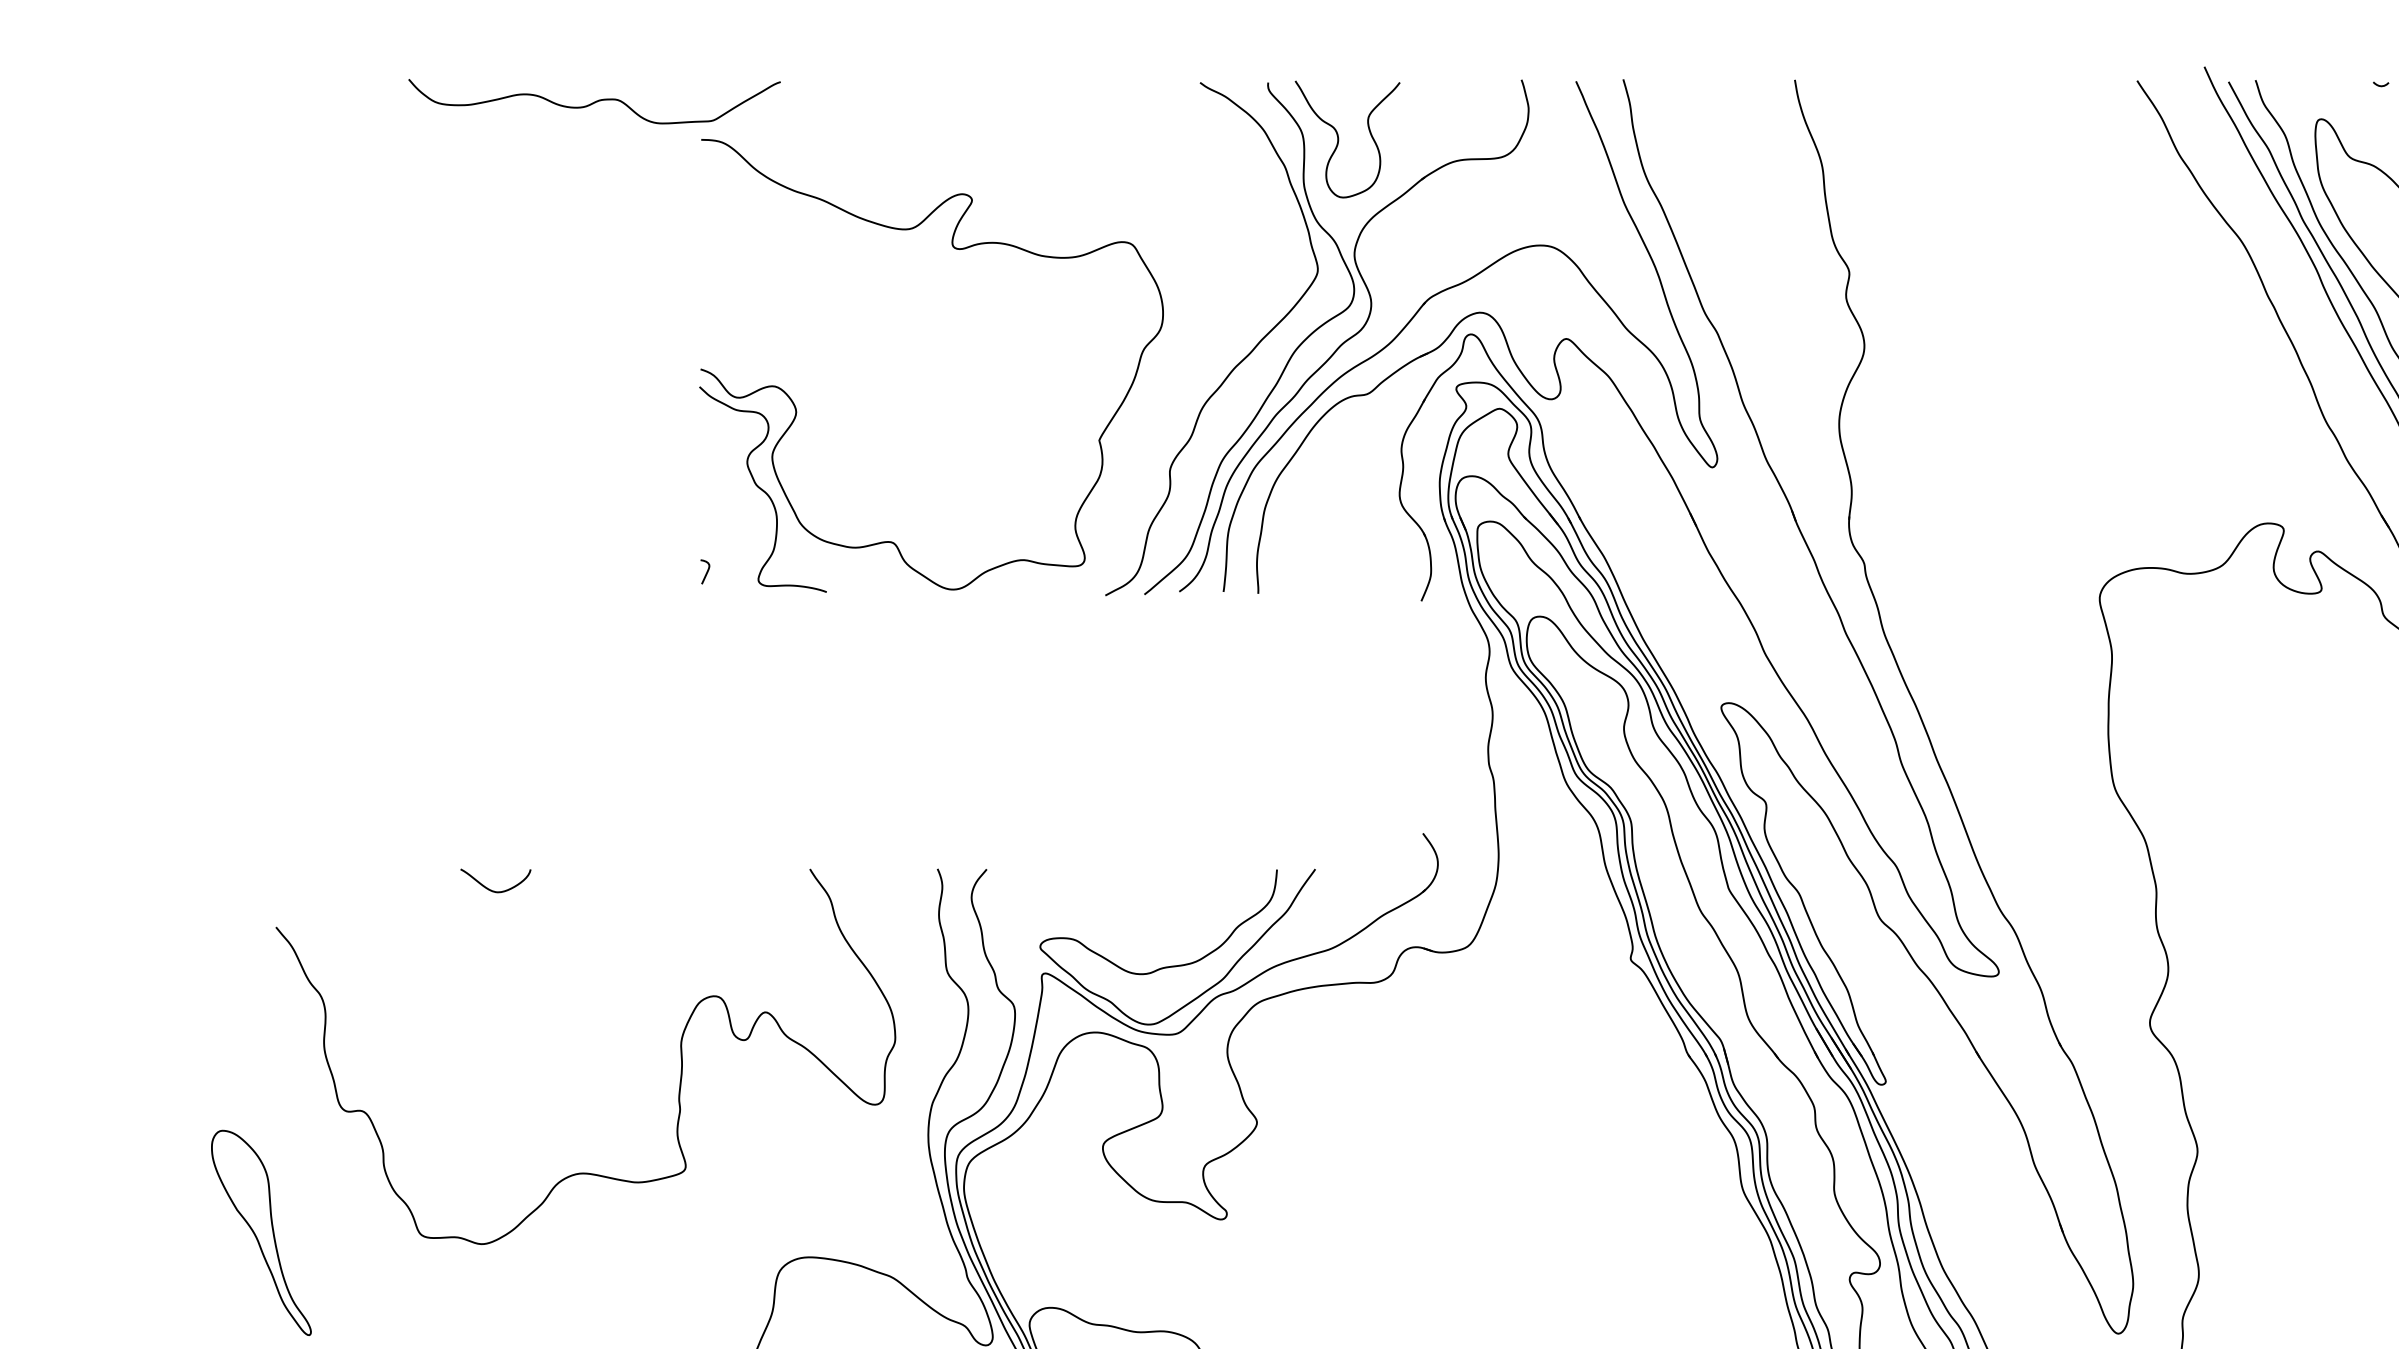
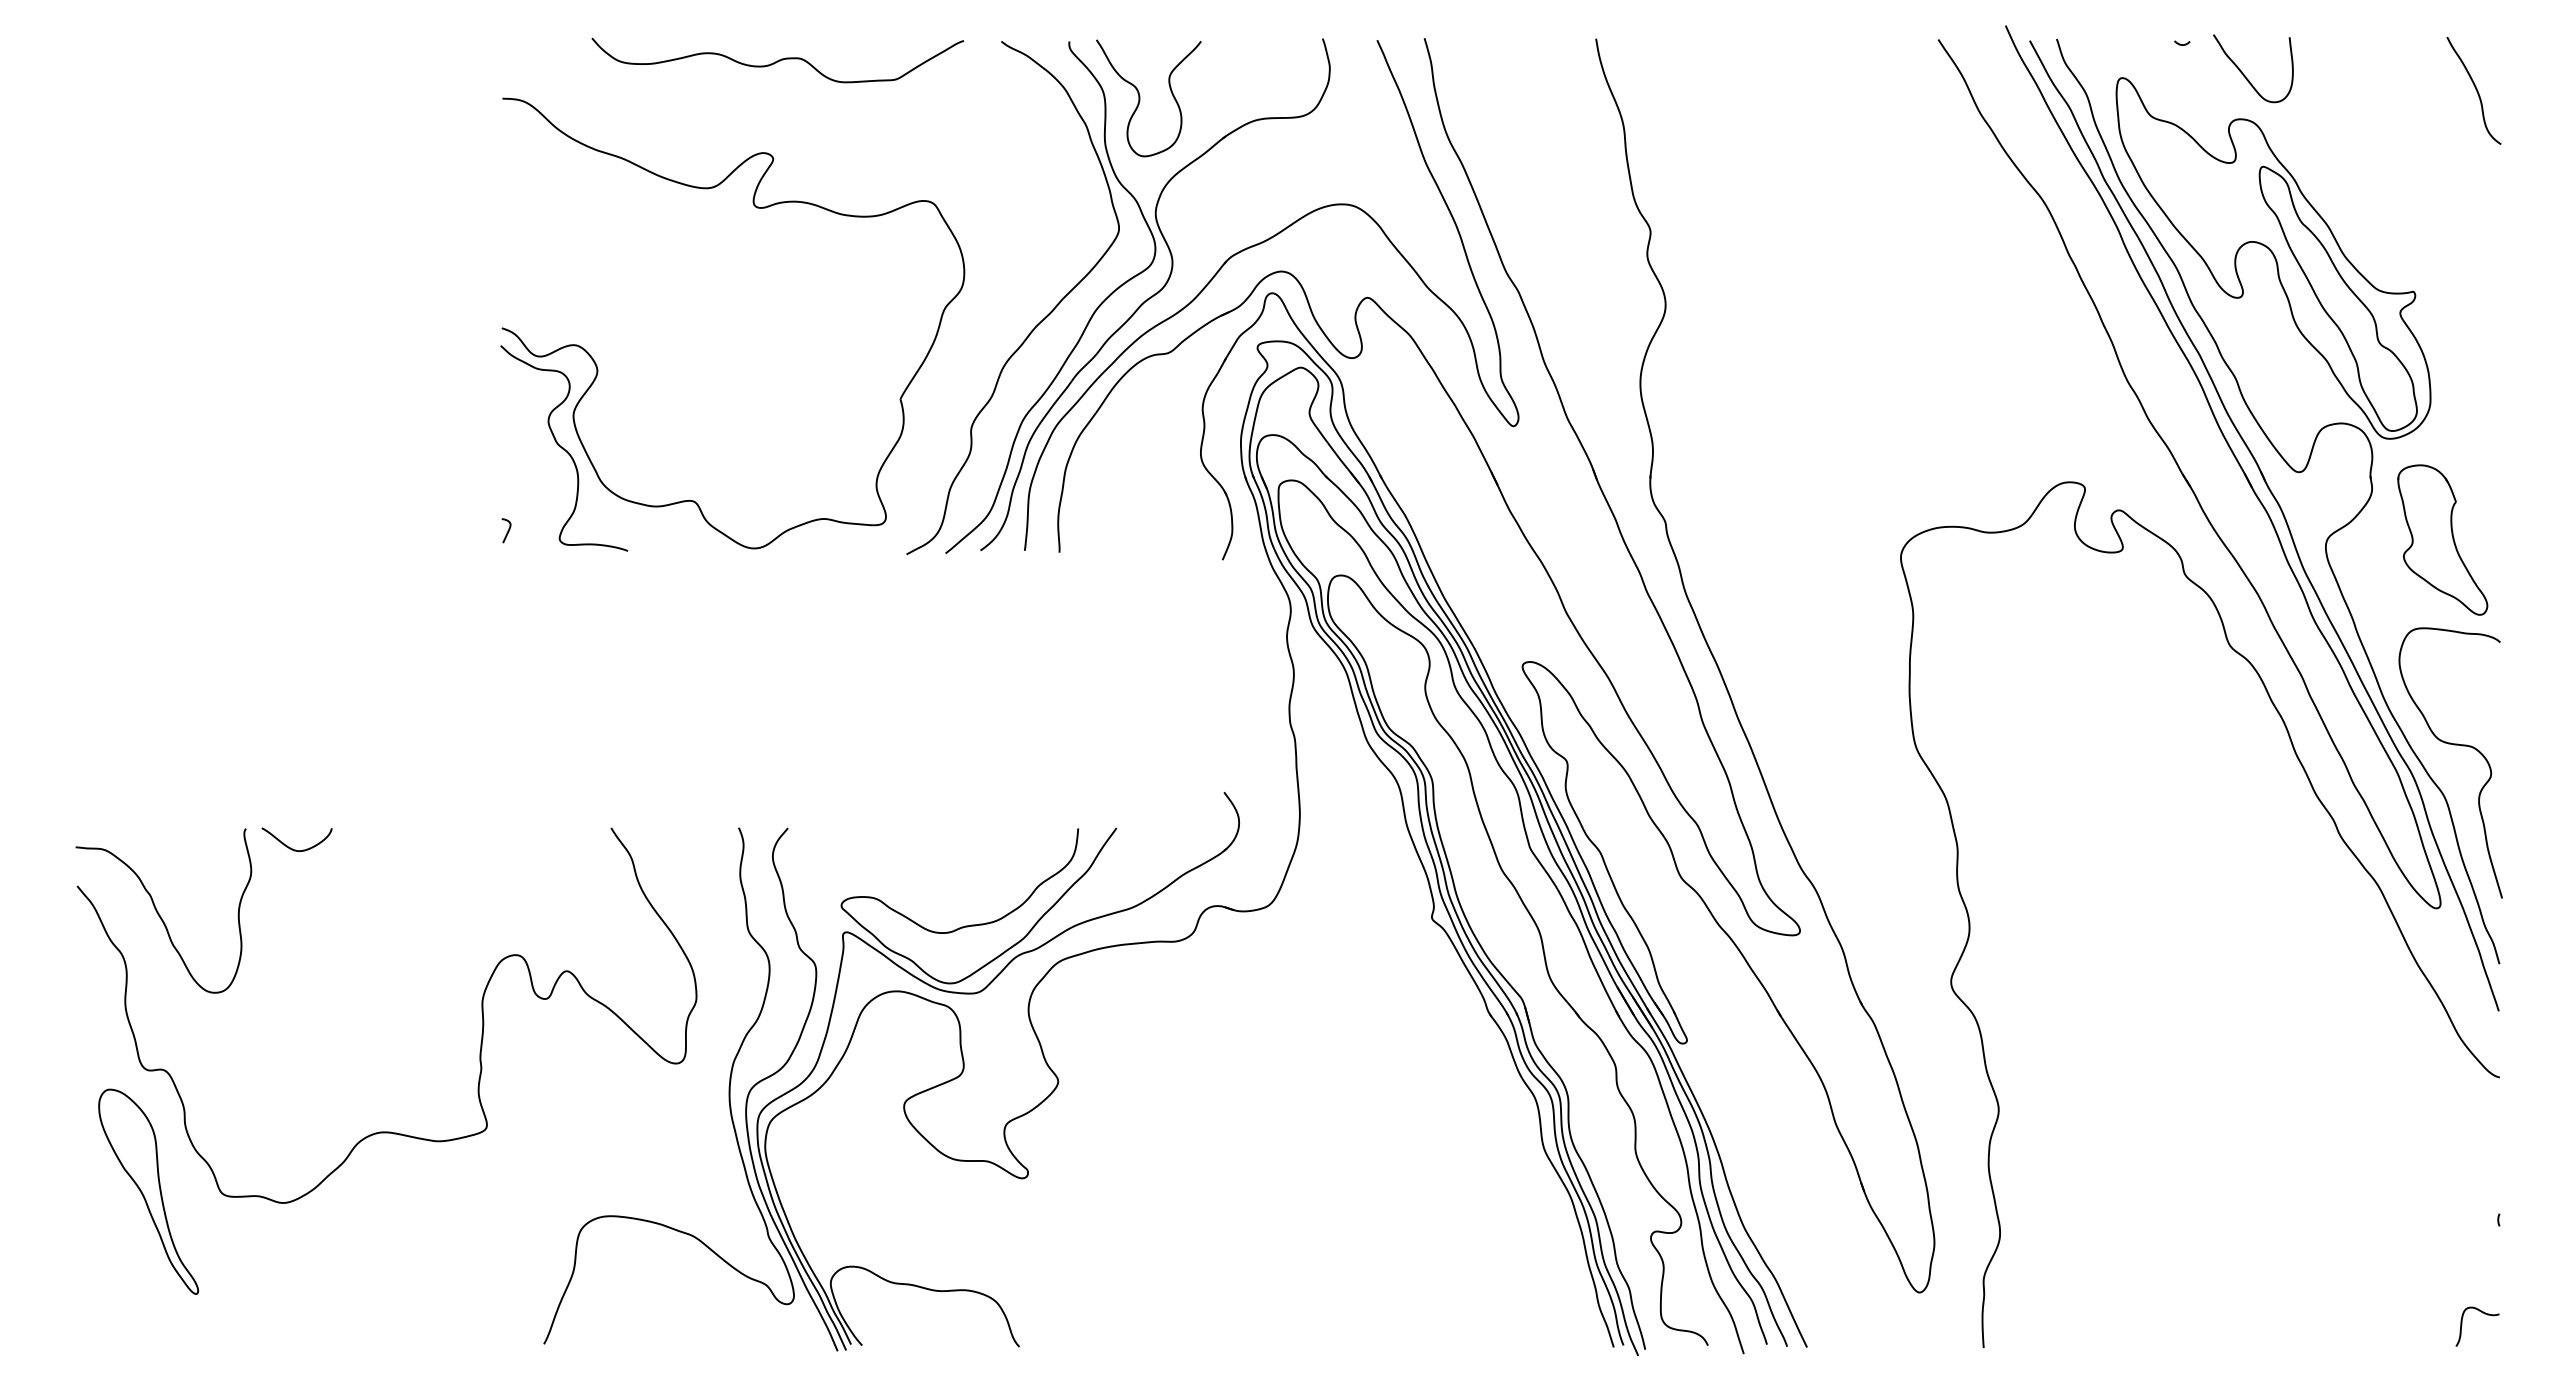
curve: (594, 101) -> (777, 60), moved
curve: (358, 954) -> (159, 913), added
part: (261, 1232) -> (148, 1191), moved

